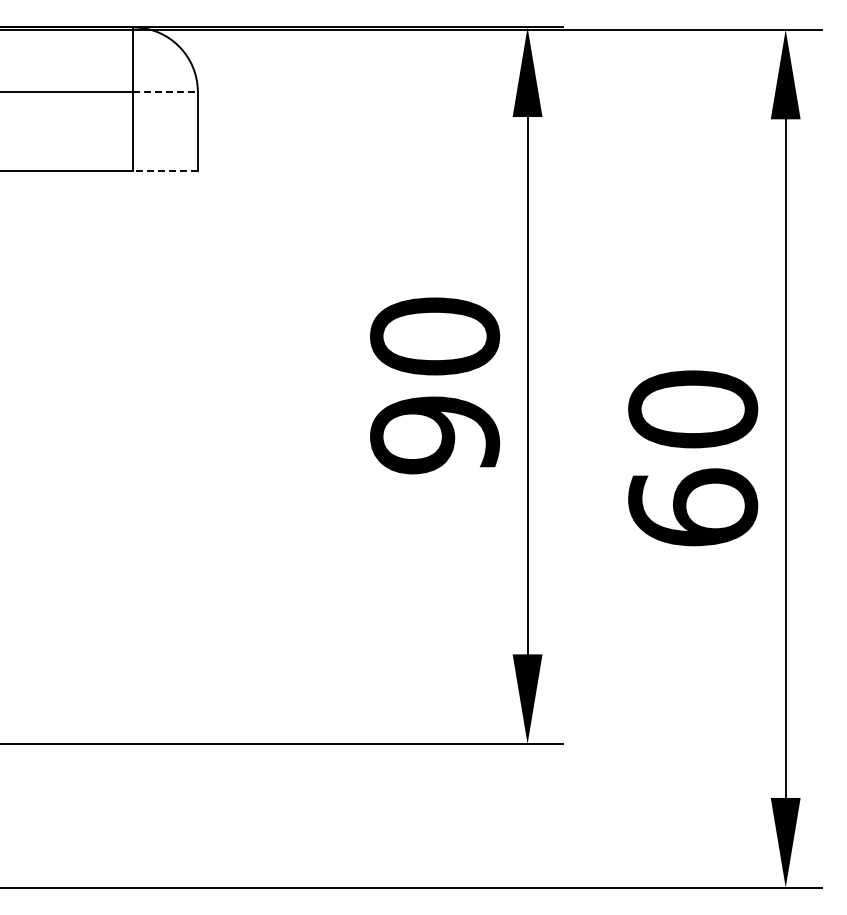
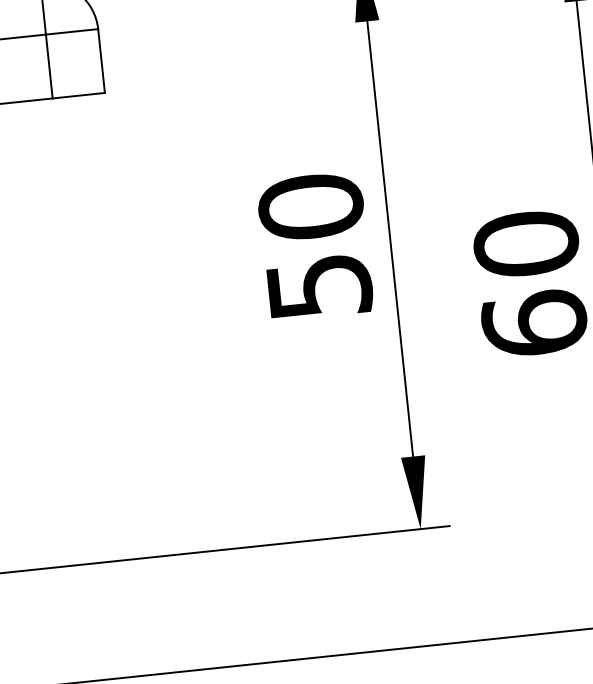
line: (166, 91) -> (72, 31), dashed -> solid
line: (165, 170) -> (78, 95), dashed -> solid
text: (434, 435) -> (319, 287), 90 -> 50

